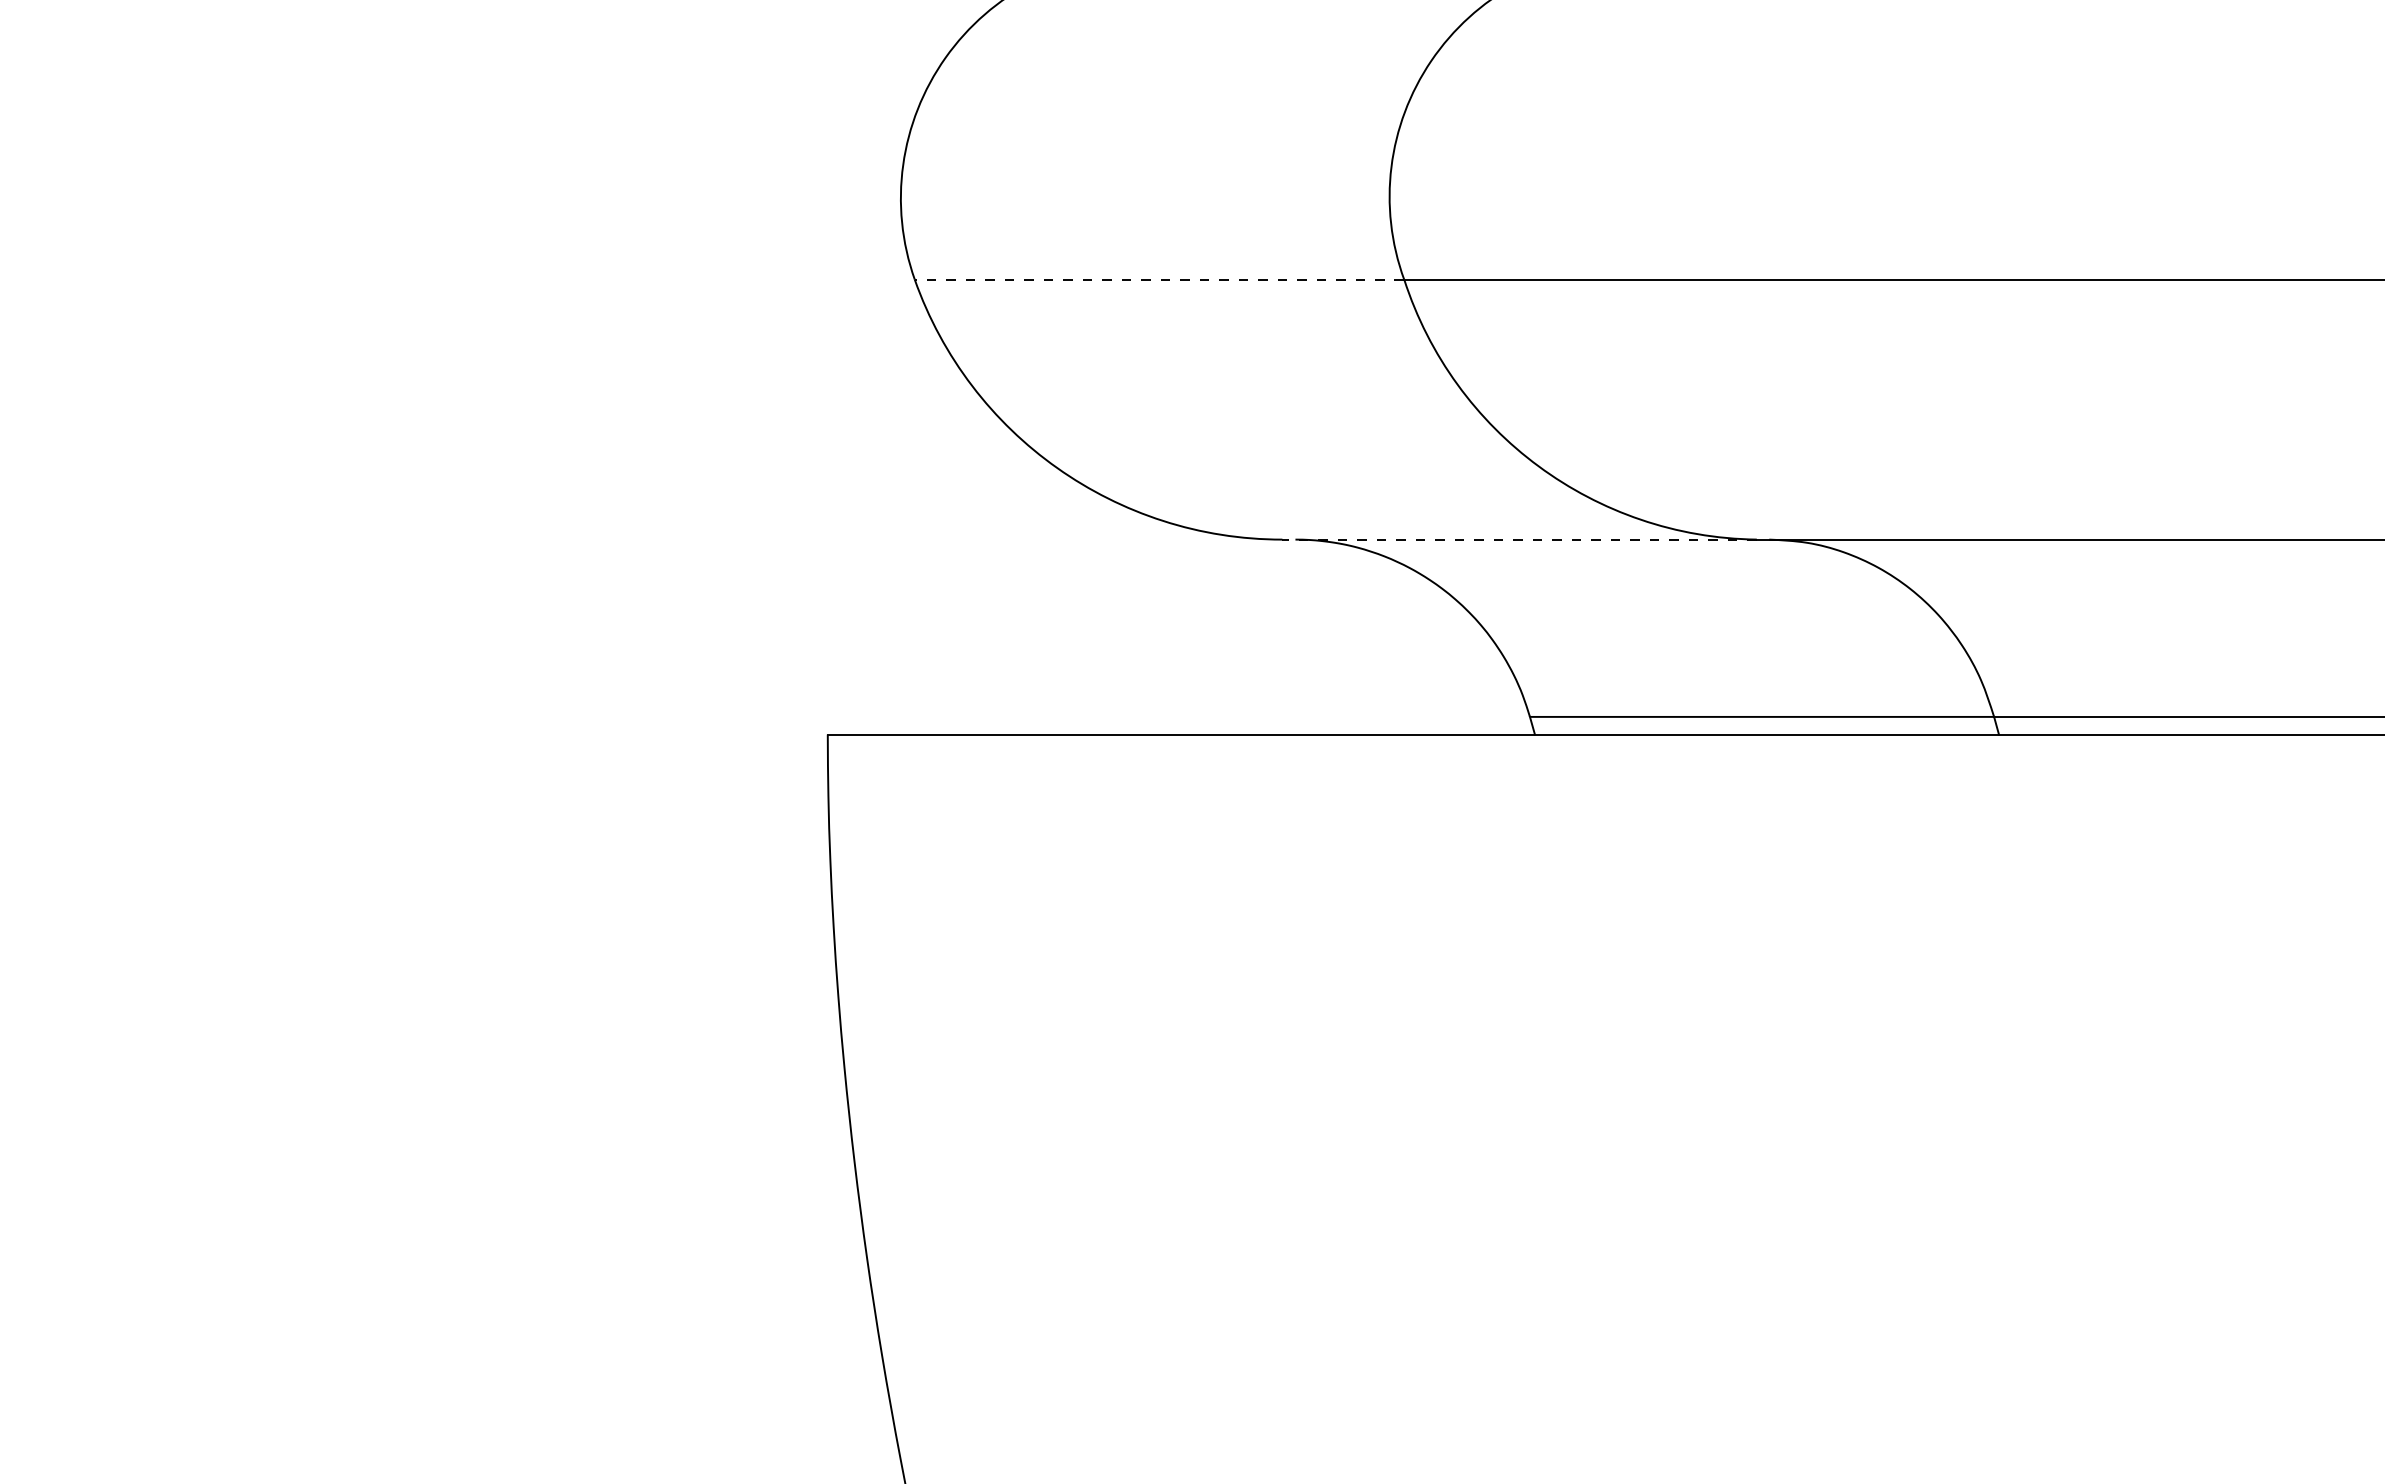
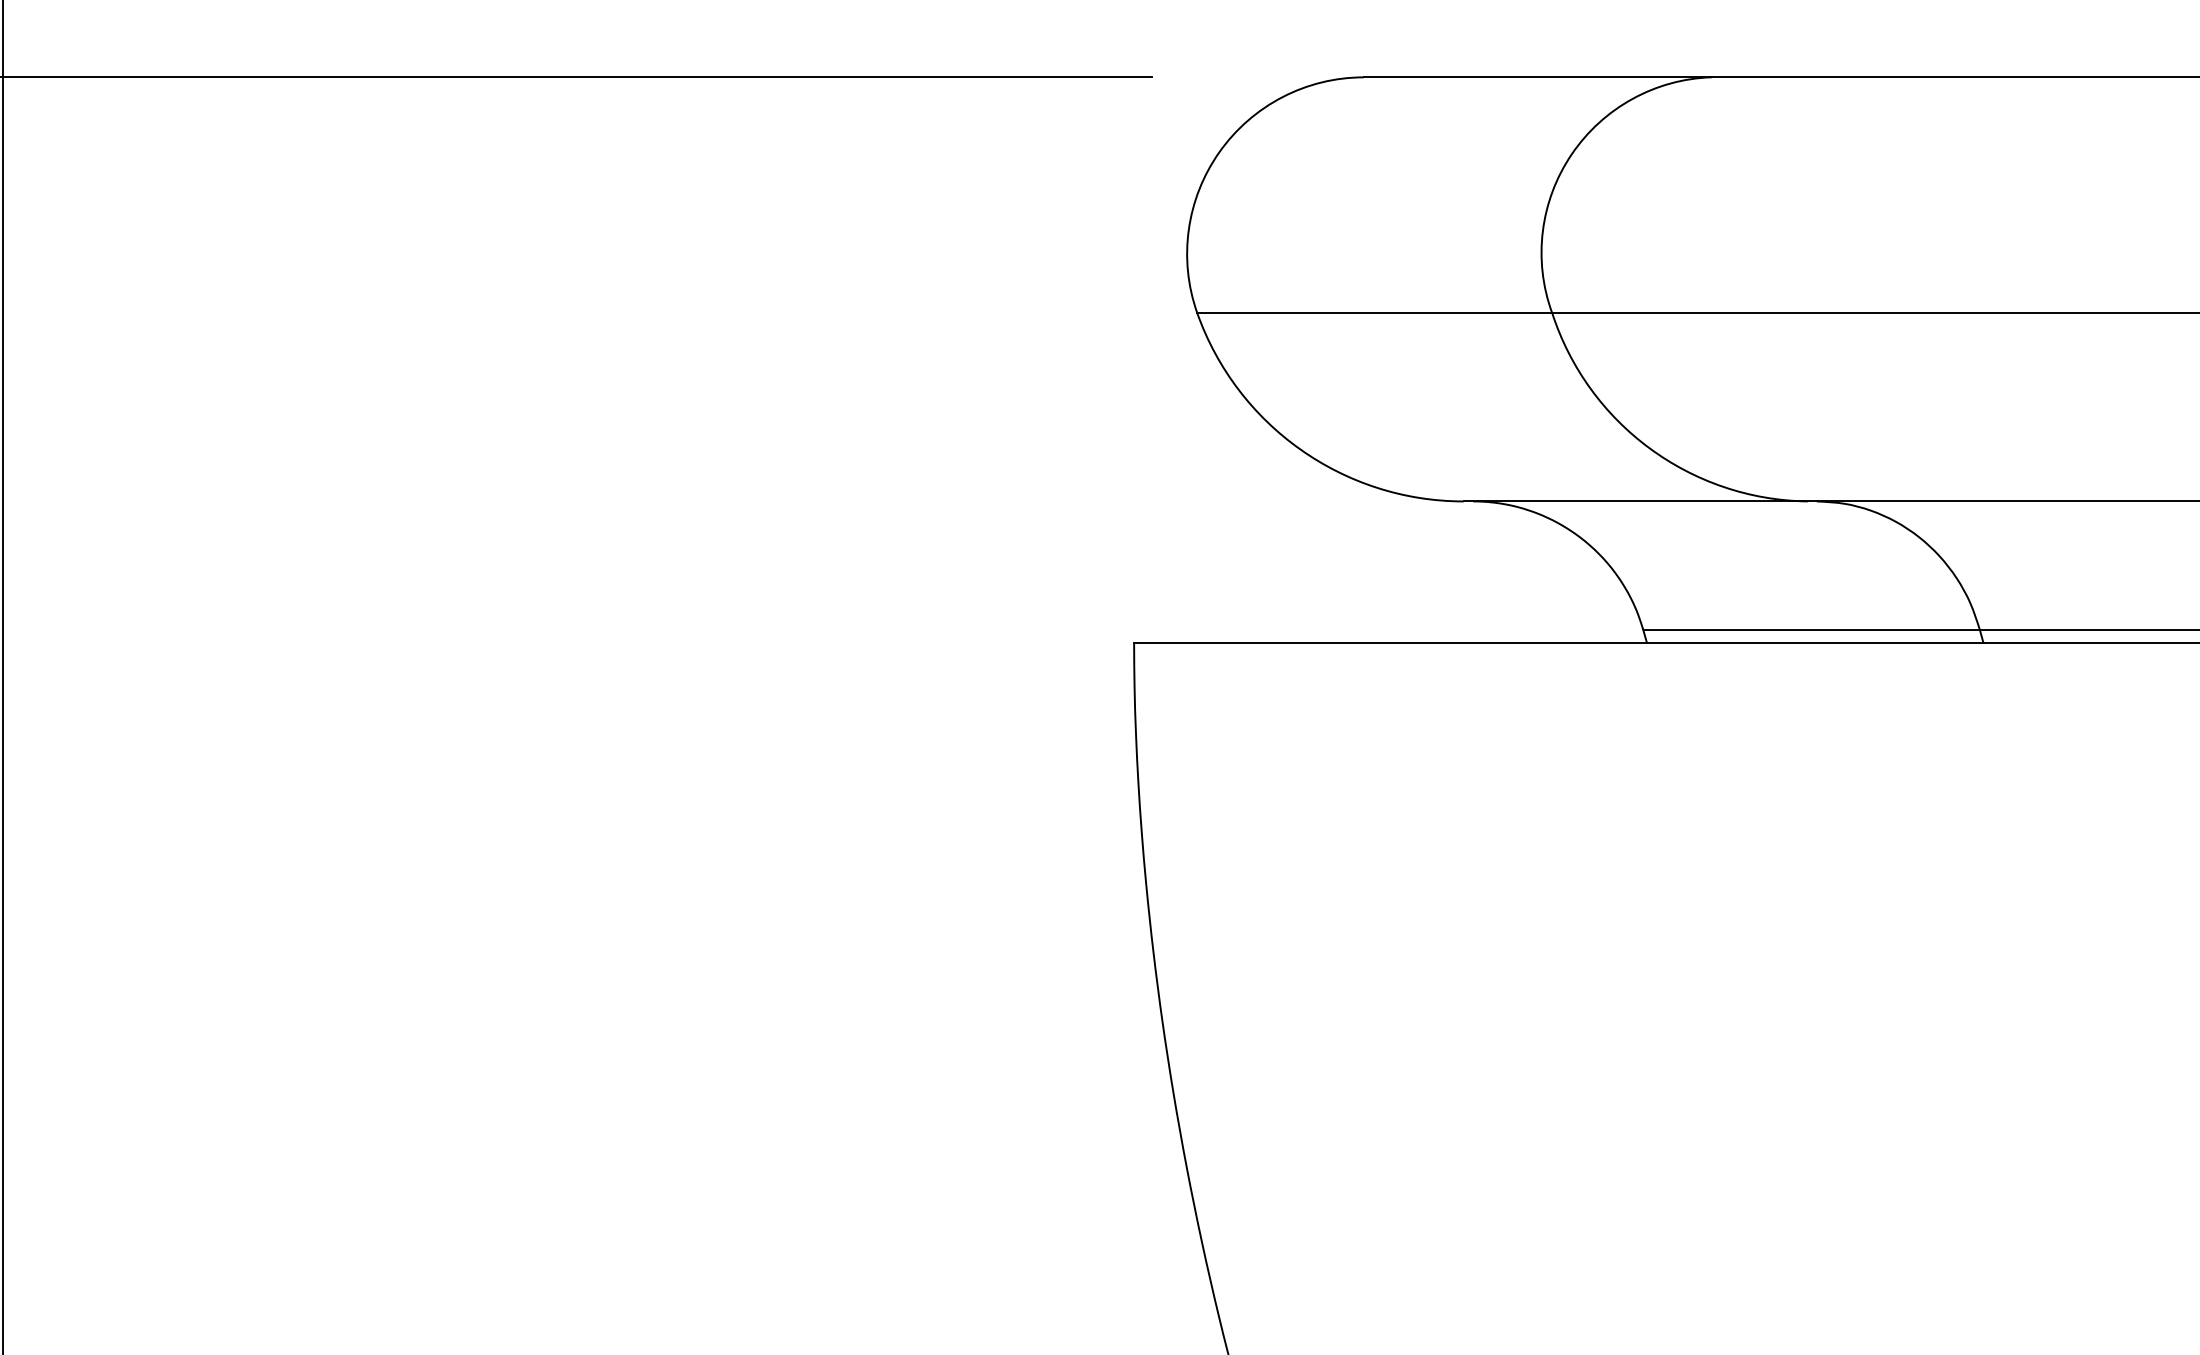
line: (1159, 279) -> (1374, 312), dashed -> solid
line: (1519, 539) -> (1635, 501), dashed -> solid

